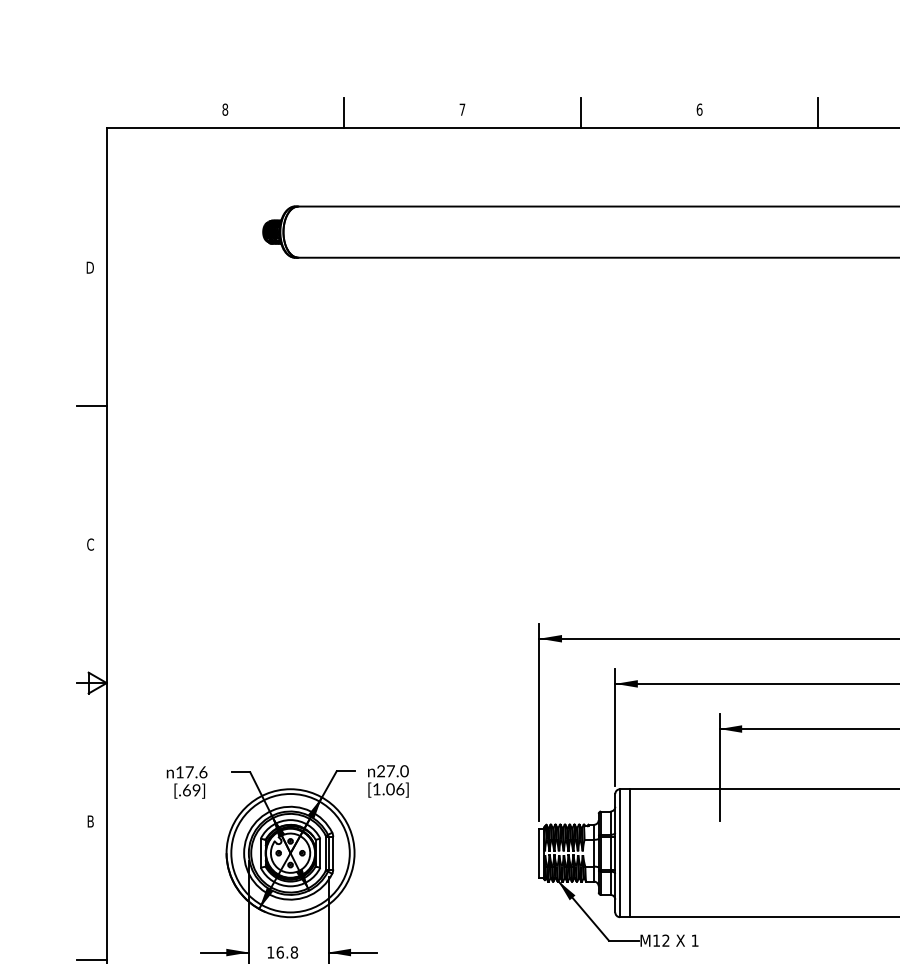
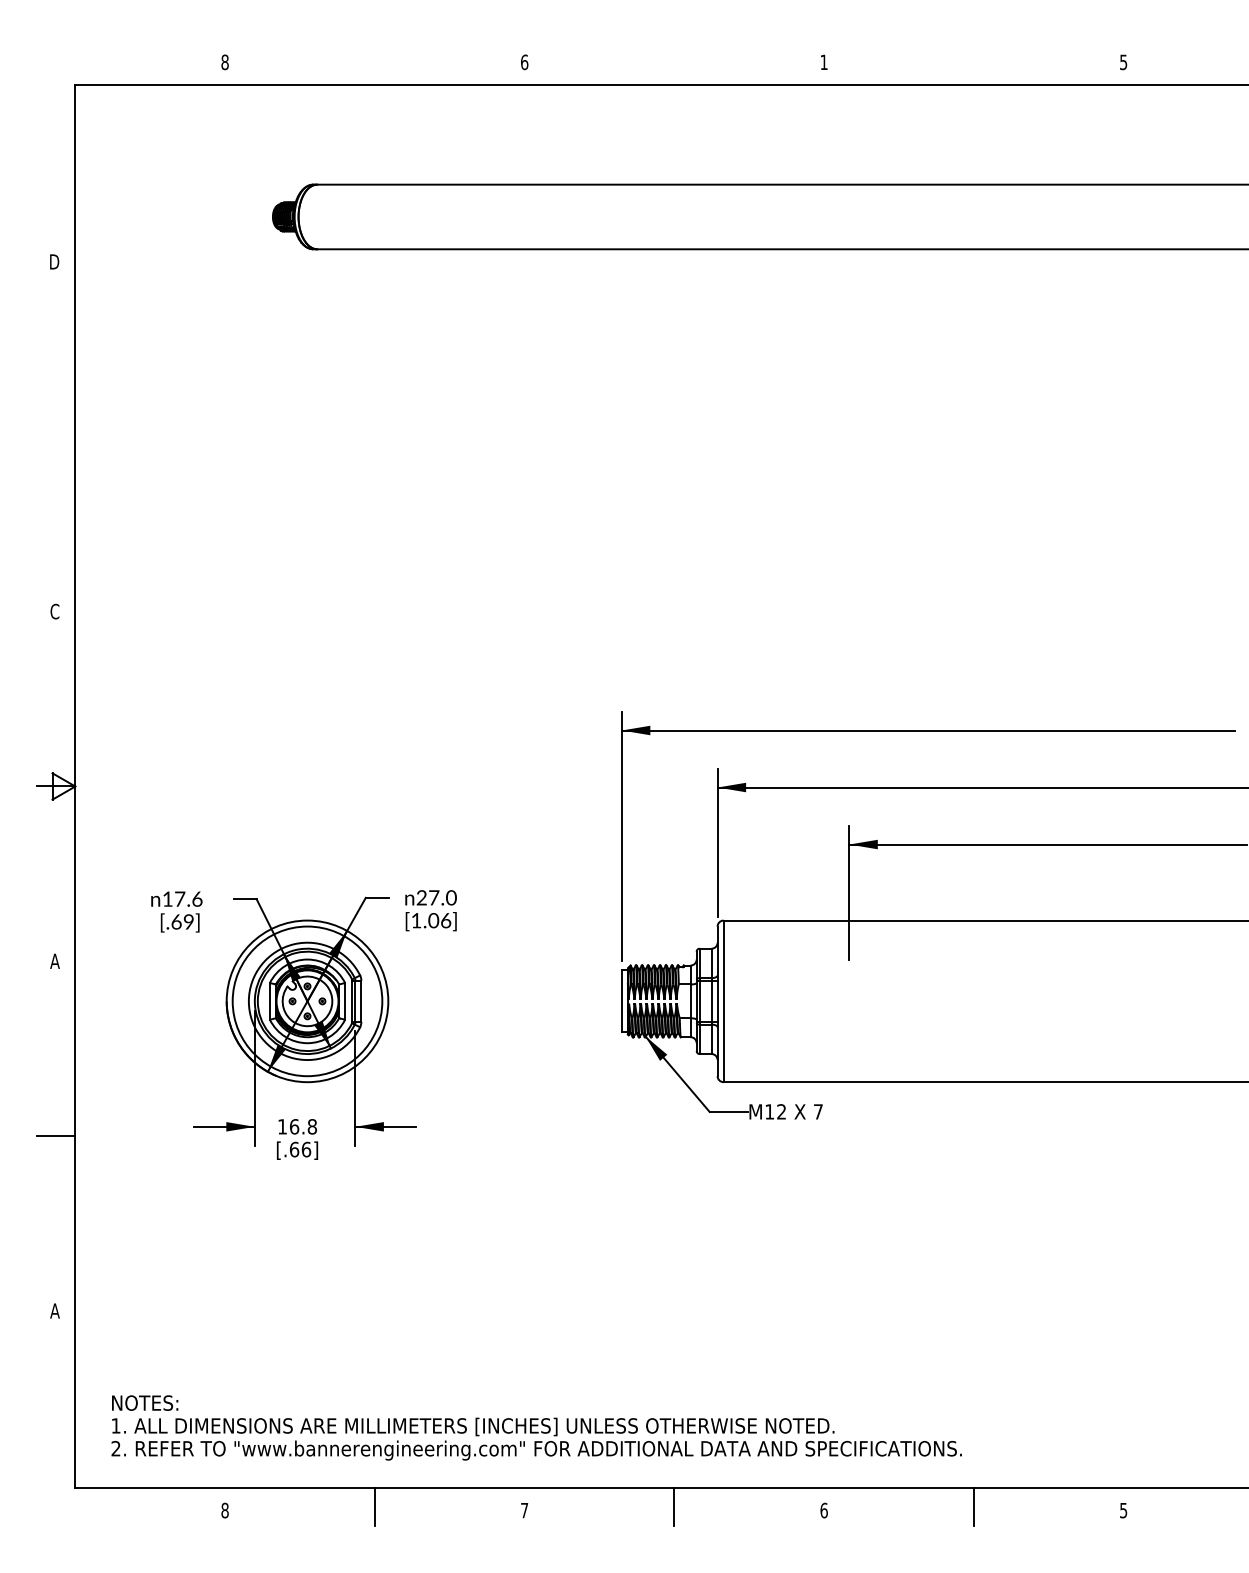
text: (462, 109) -> (524, 62), 7 -> 6
text: (699, 109) -> (823, 62), 6 -> 1
line: (343, 112) -> (374, 66), removed
line: (581, 112) -> (674, 66), removed
line: (817, 112) -> (973, 66), removed
line: (91, 405) -> (56, 436), removed
text: (90, 820) -> (54, 960), B -> A
line: (629, 853) -> (735, 1001), removed
text: (695, 940) -> (818, 1111), 1 -> 7

